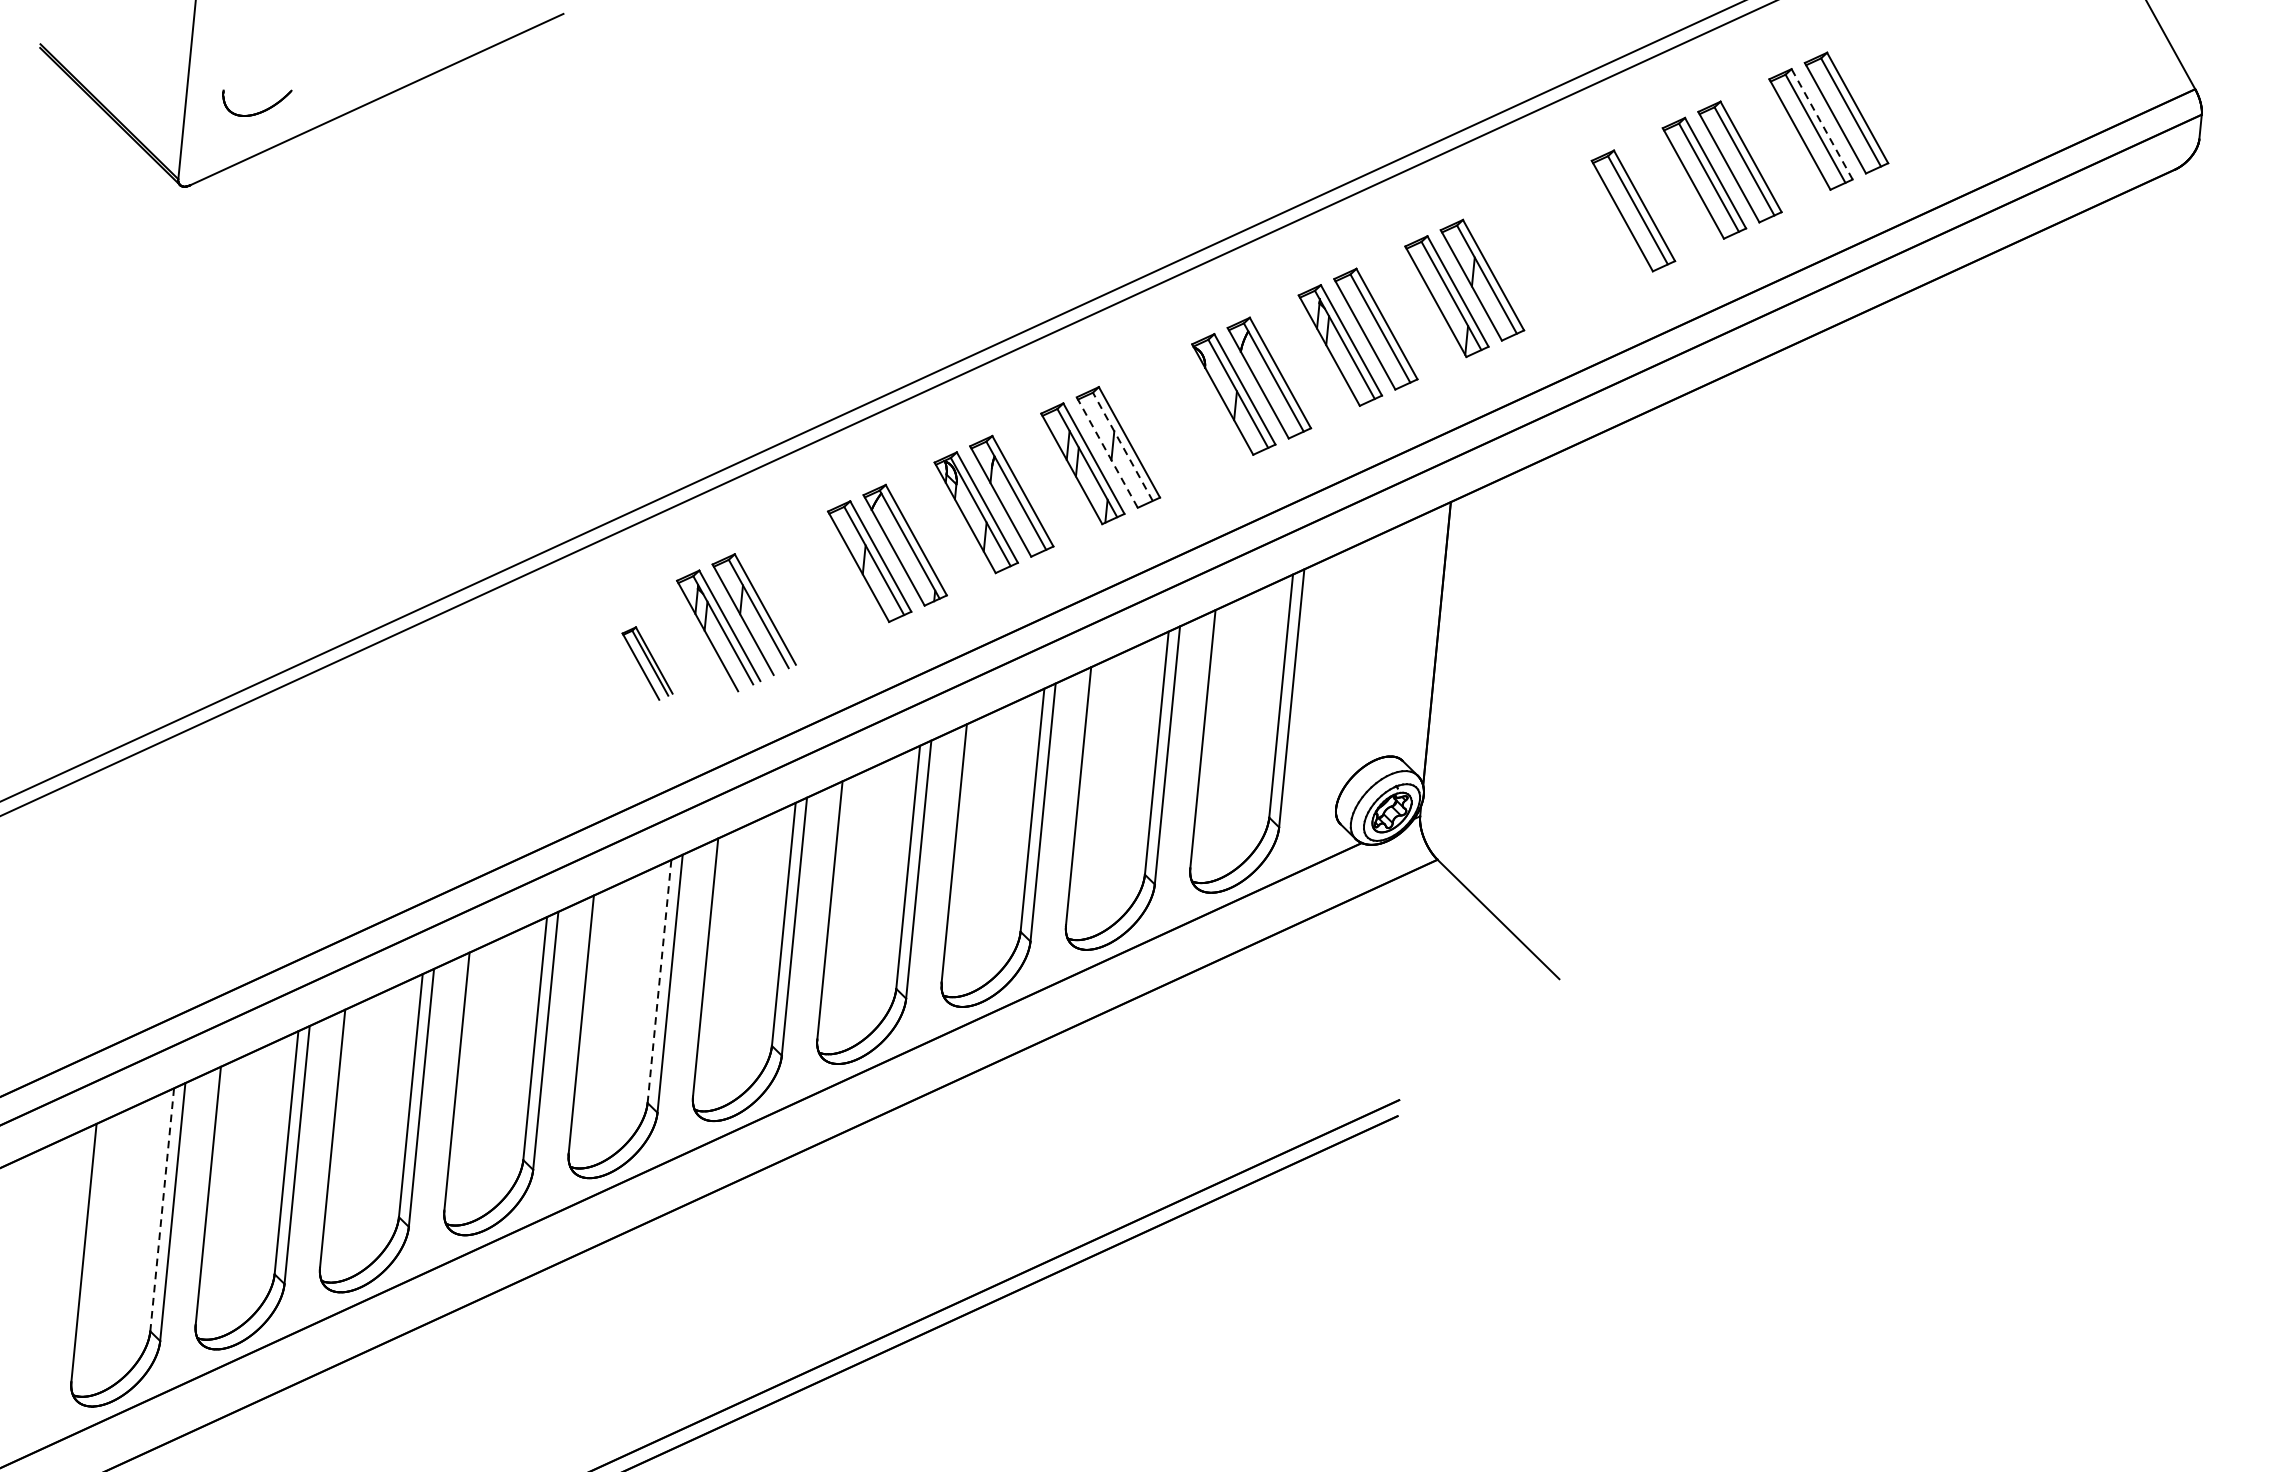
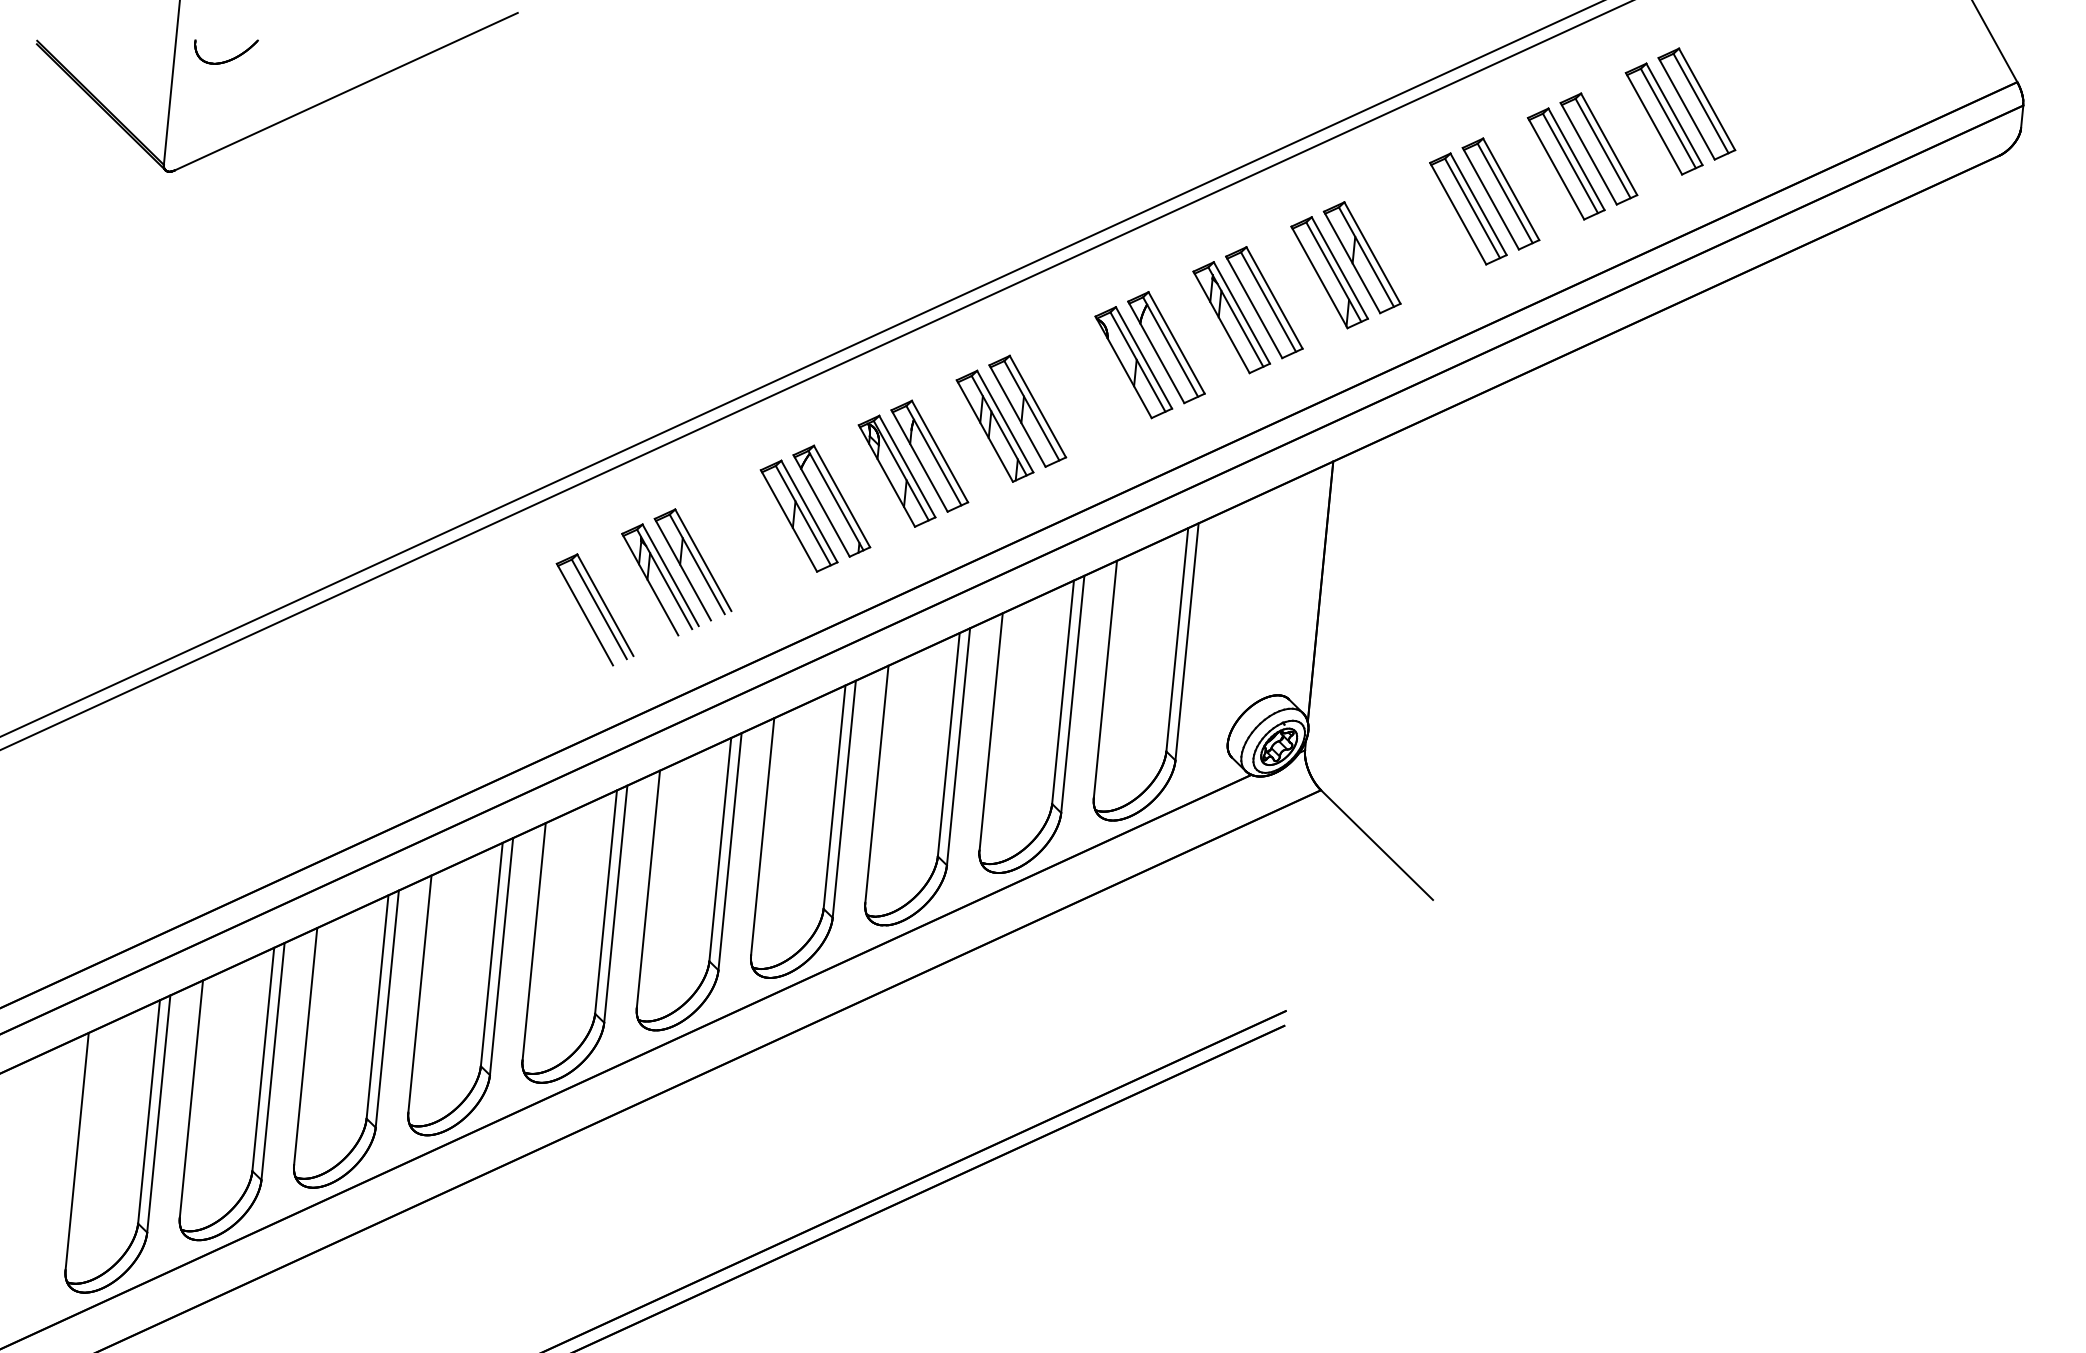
part: (259, 111) -> (228, 59), moved
line: (1822, 124) -> (1674, 114), dashed -> solid
part: (1598, 226) -> (1468, 208), added
line: (1122, 446) -> (1031, 410), dashed -> solid
line: (1107, 453) -> (1017, 416), dashed -> solid
part: (646, 663) -> (594, 609), size x1.67
line: (660, 981) -> (606, 902), dashed -> solid
line: (162, 1210) -> (149, 1112), dashed -> solid

